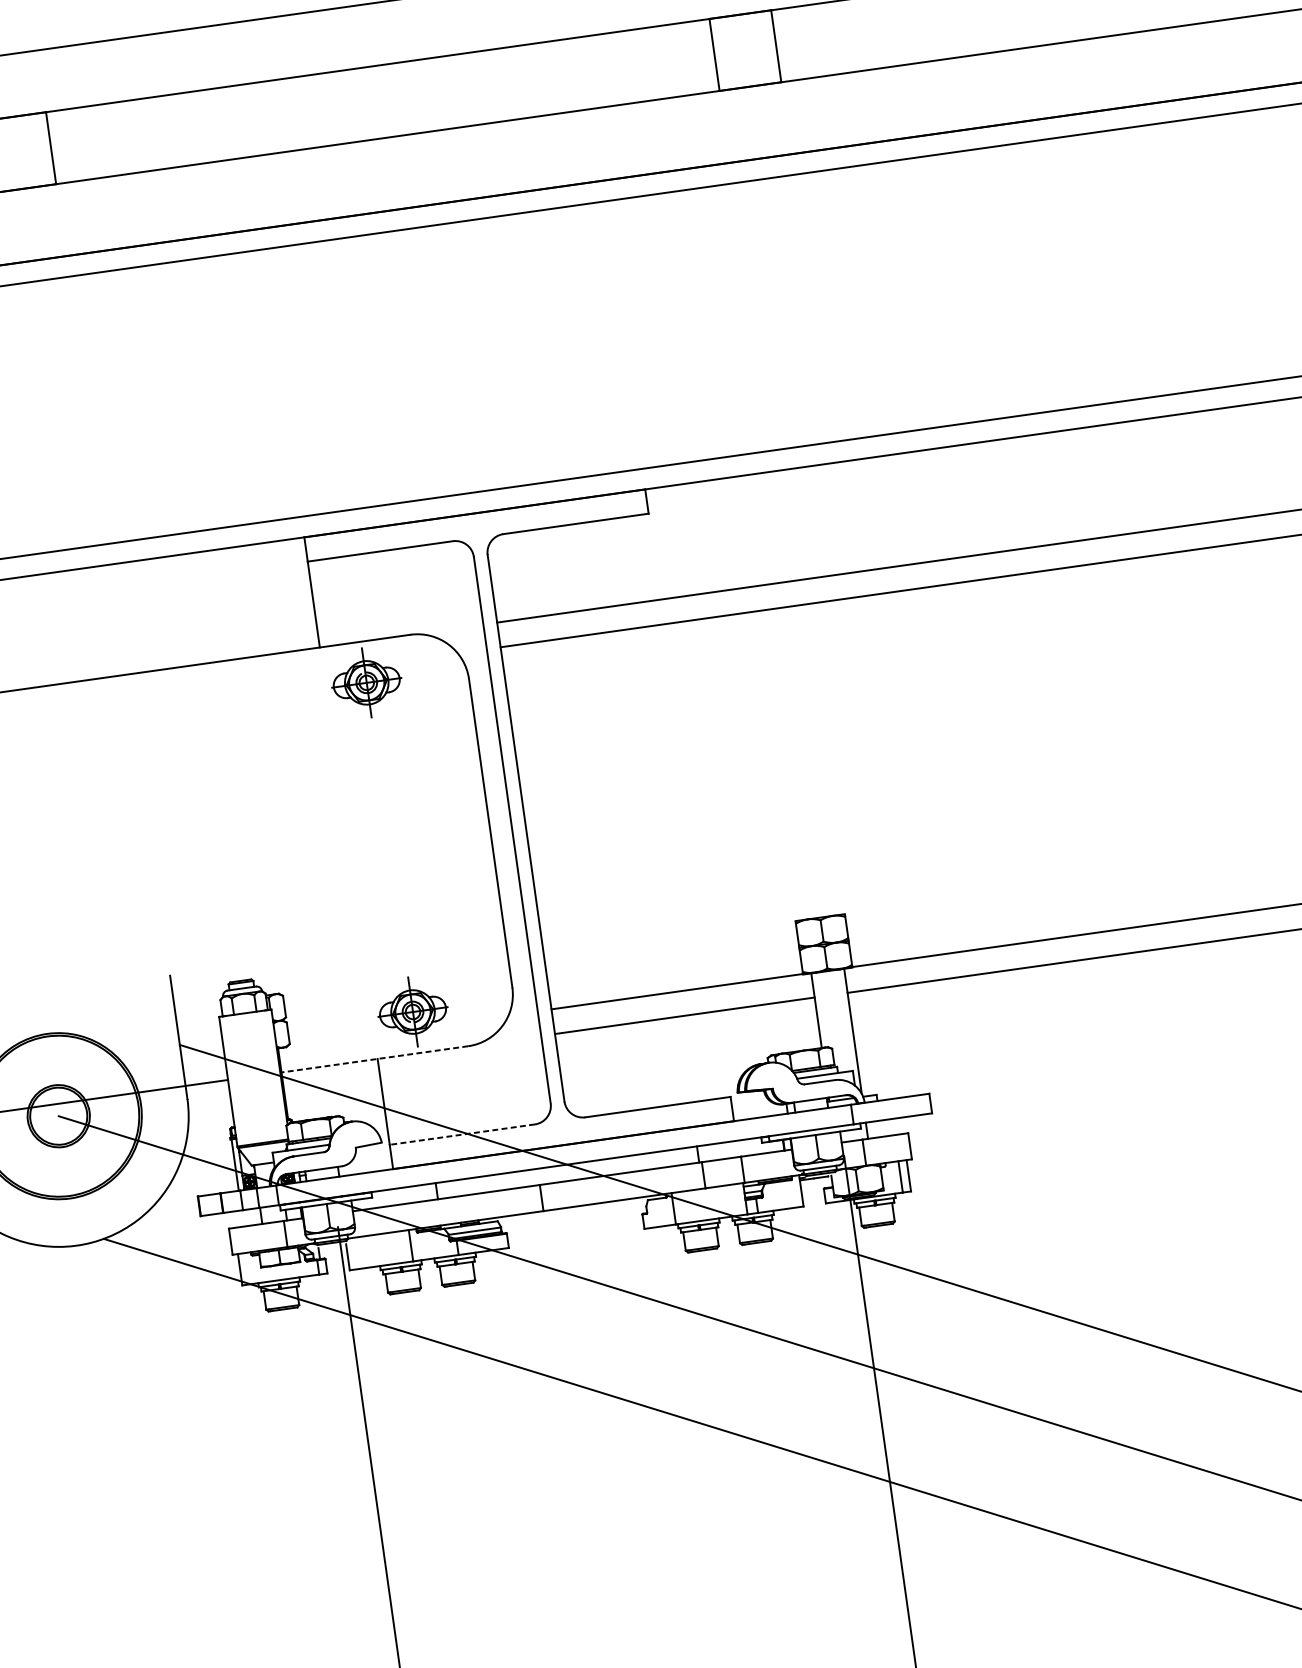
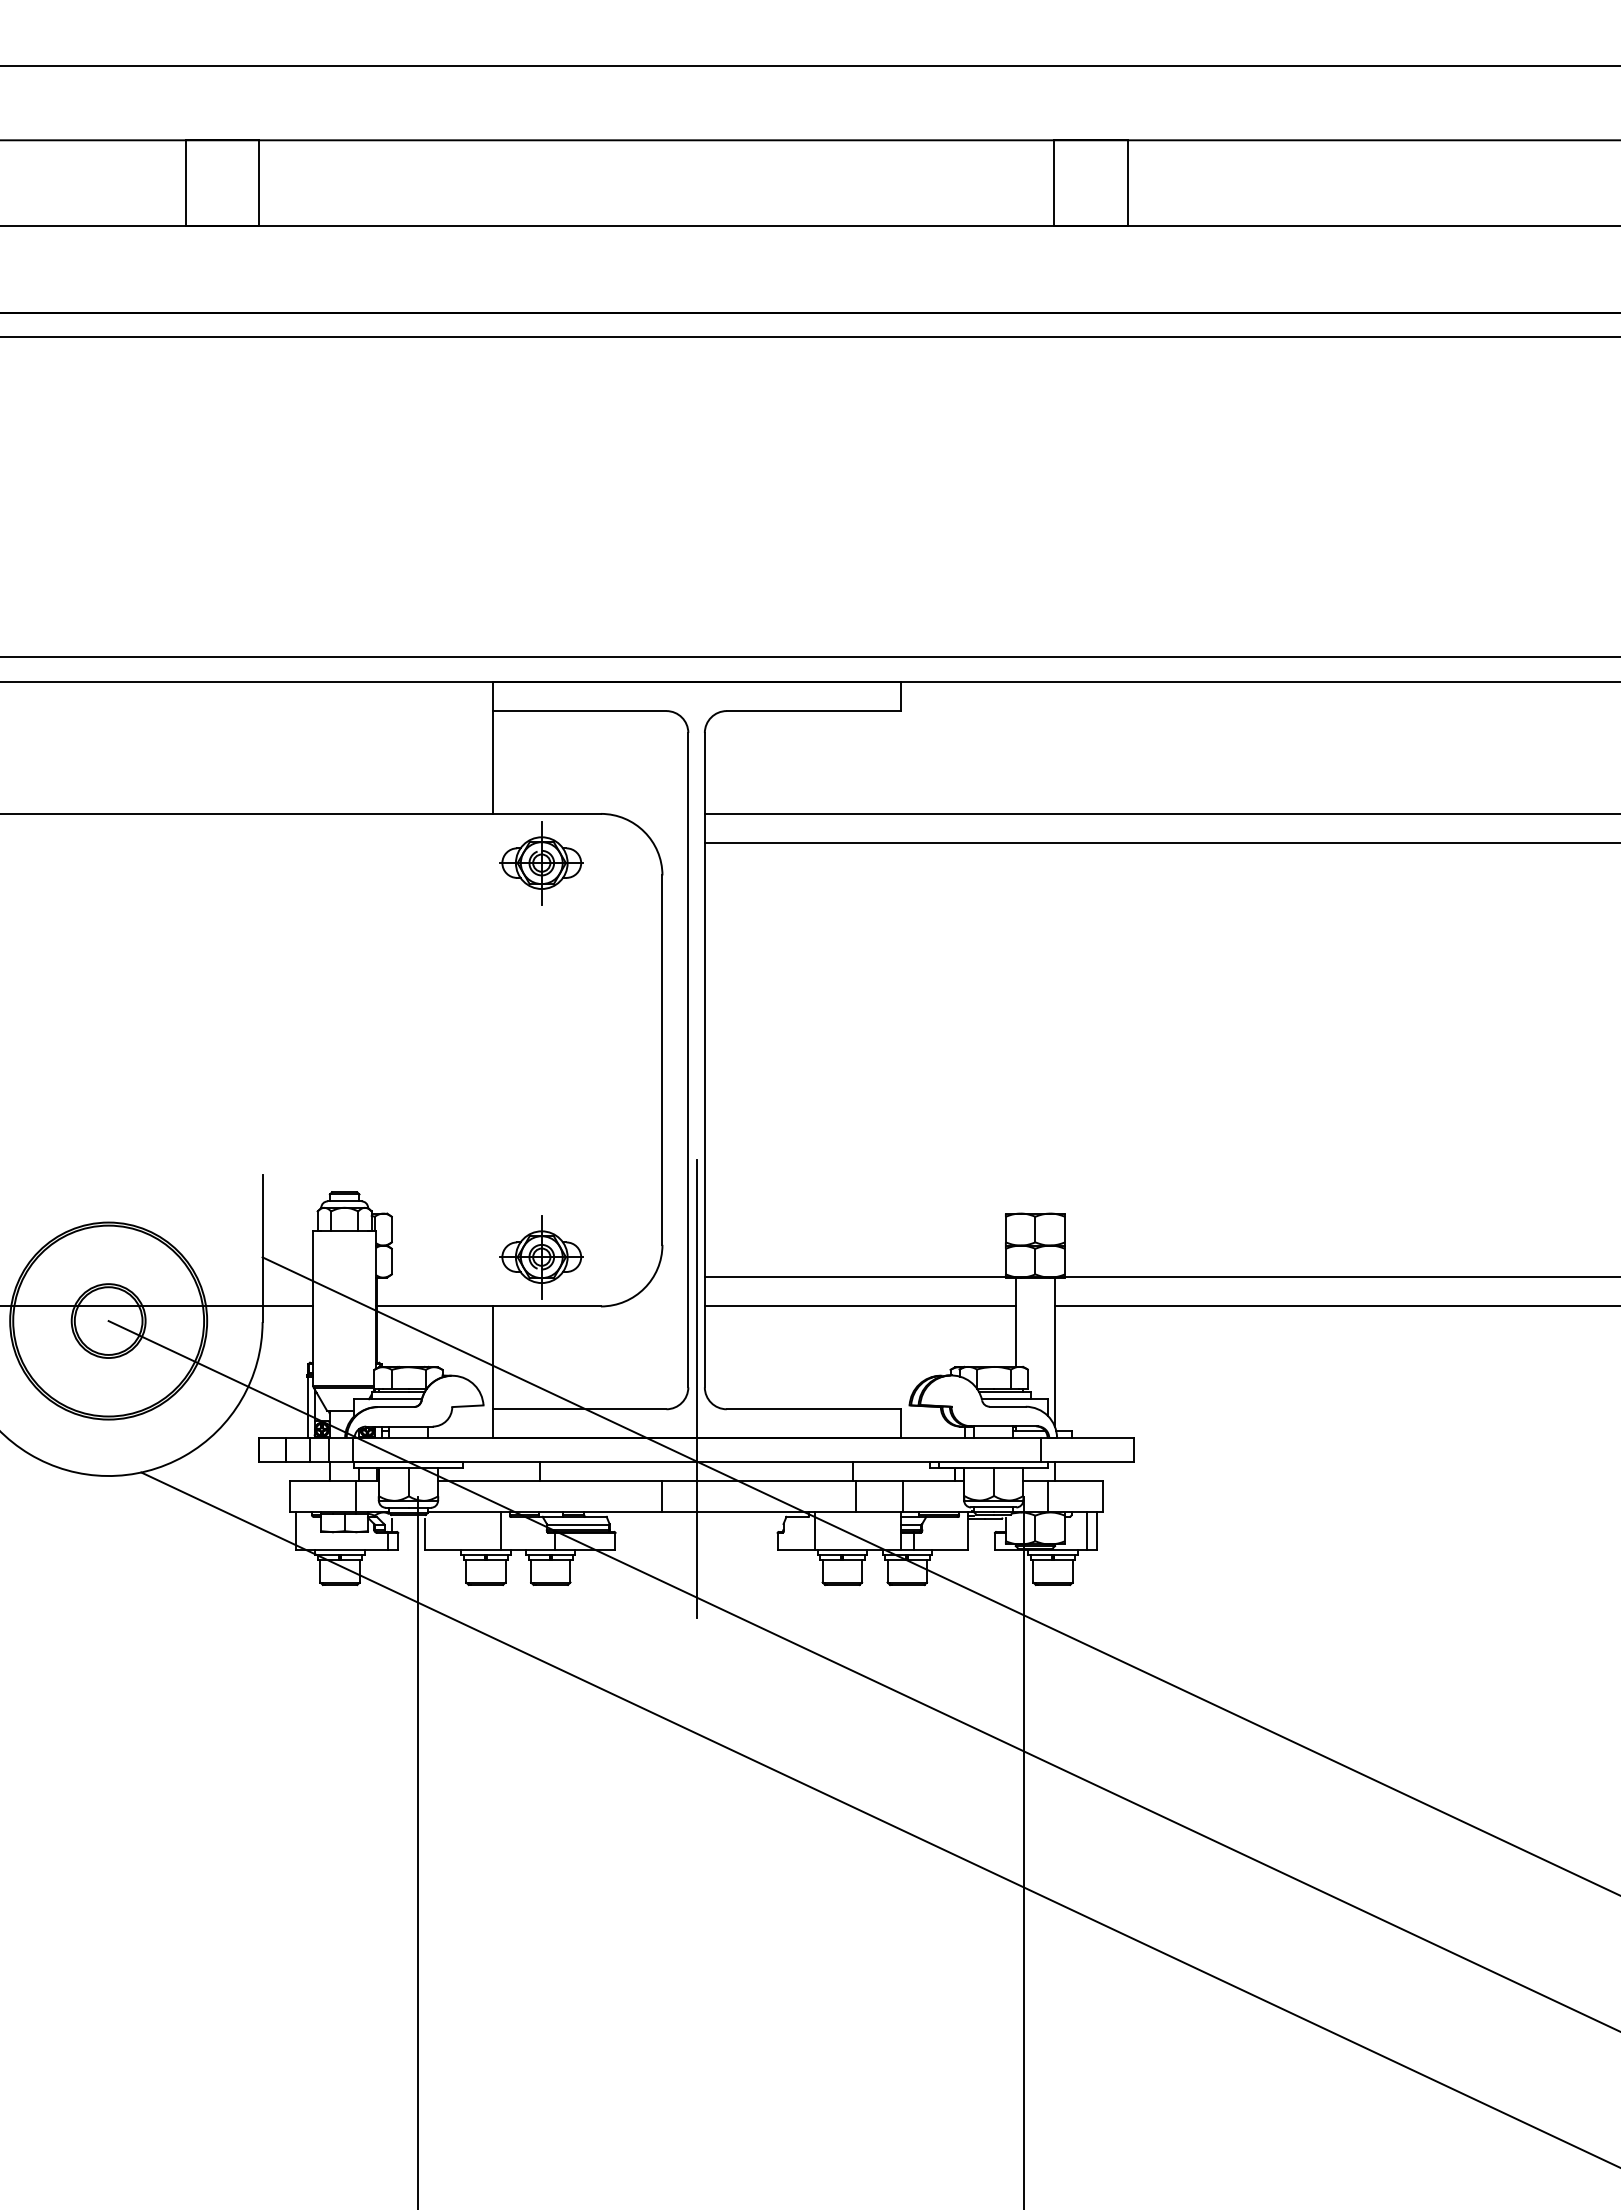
line: (373, 1059) -> (487, 1306), dashed -> solid
line: (557, 1104) -> (696, 1389), added
line: (462, 1134) -> (579, 1409), dashed -> solid

